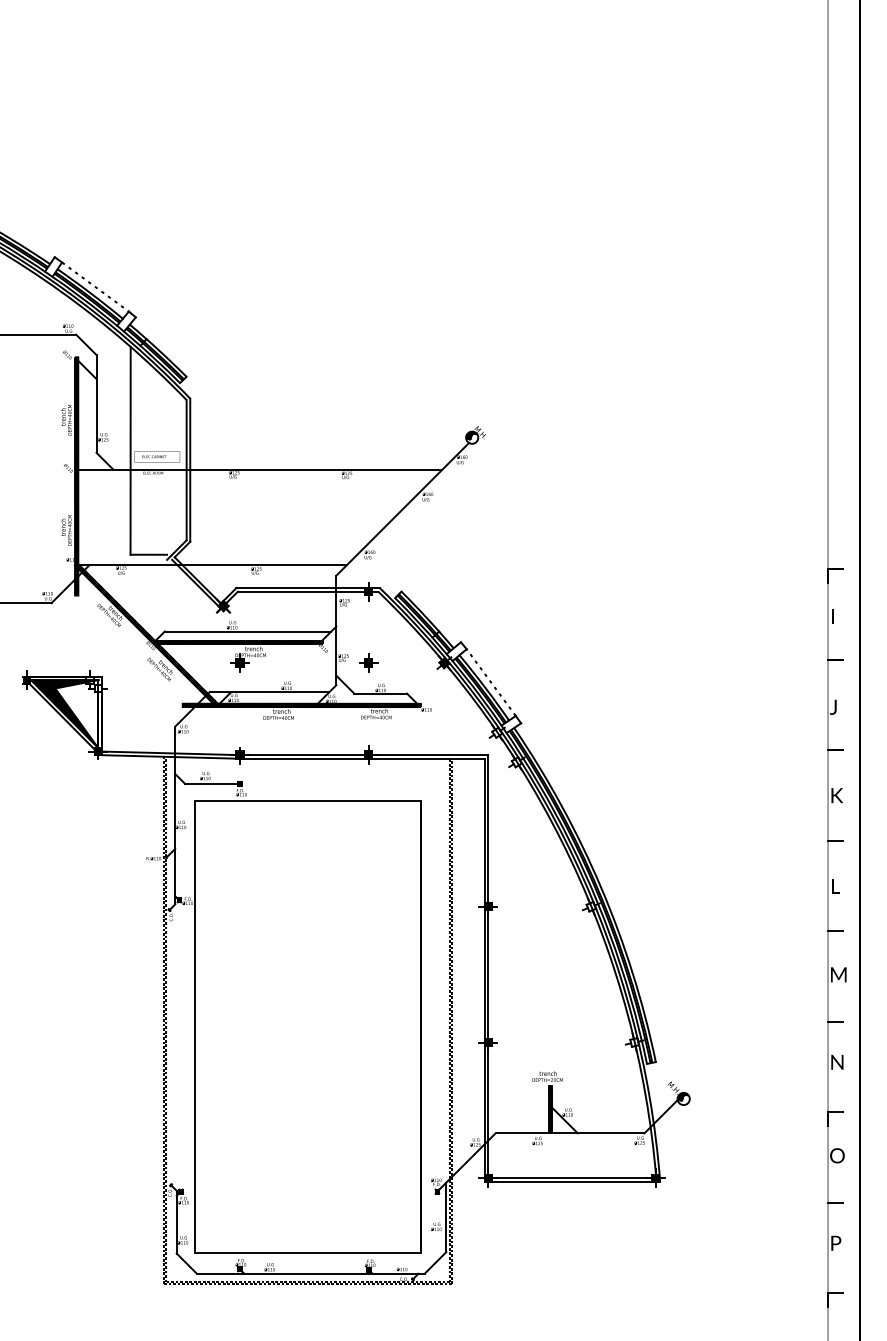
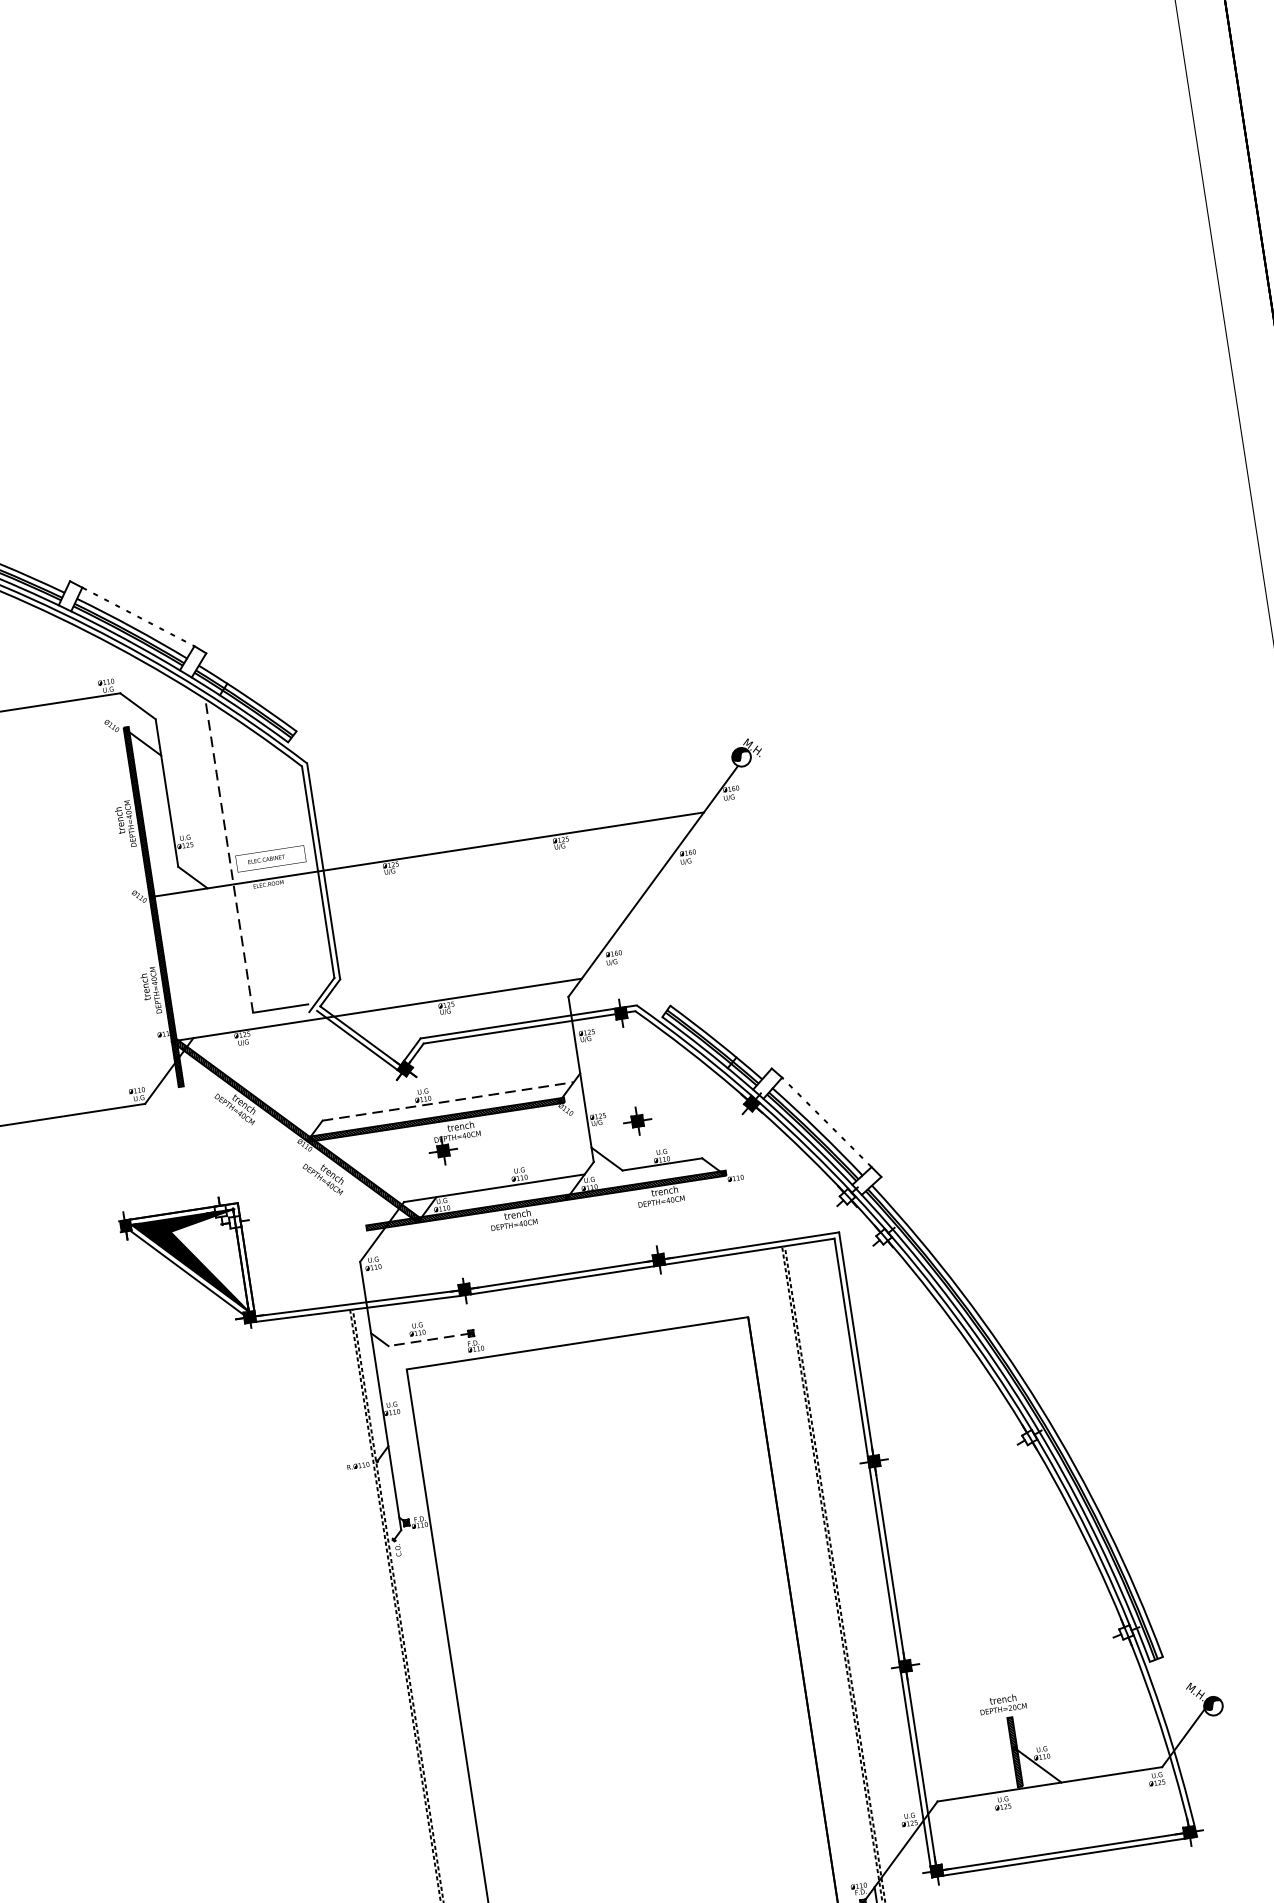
line: (130, 450) -> (228, 855), solid -> dashed
line: (248, 631) -> (448, 1101), solid -> dashed
line: (212, 784) -> (429, 1340), solid -> dashed

